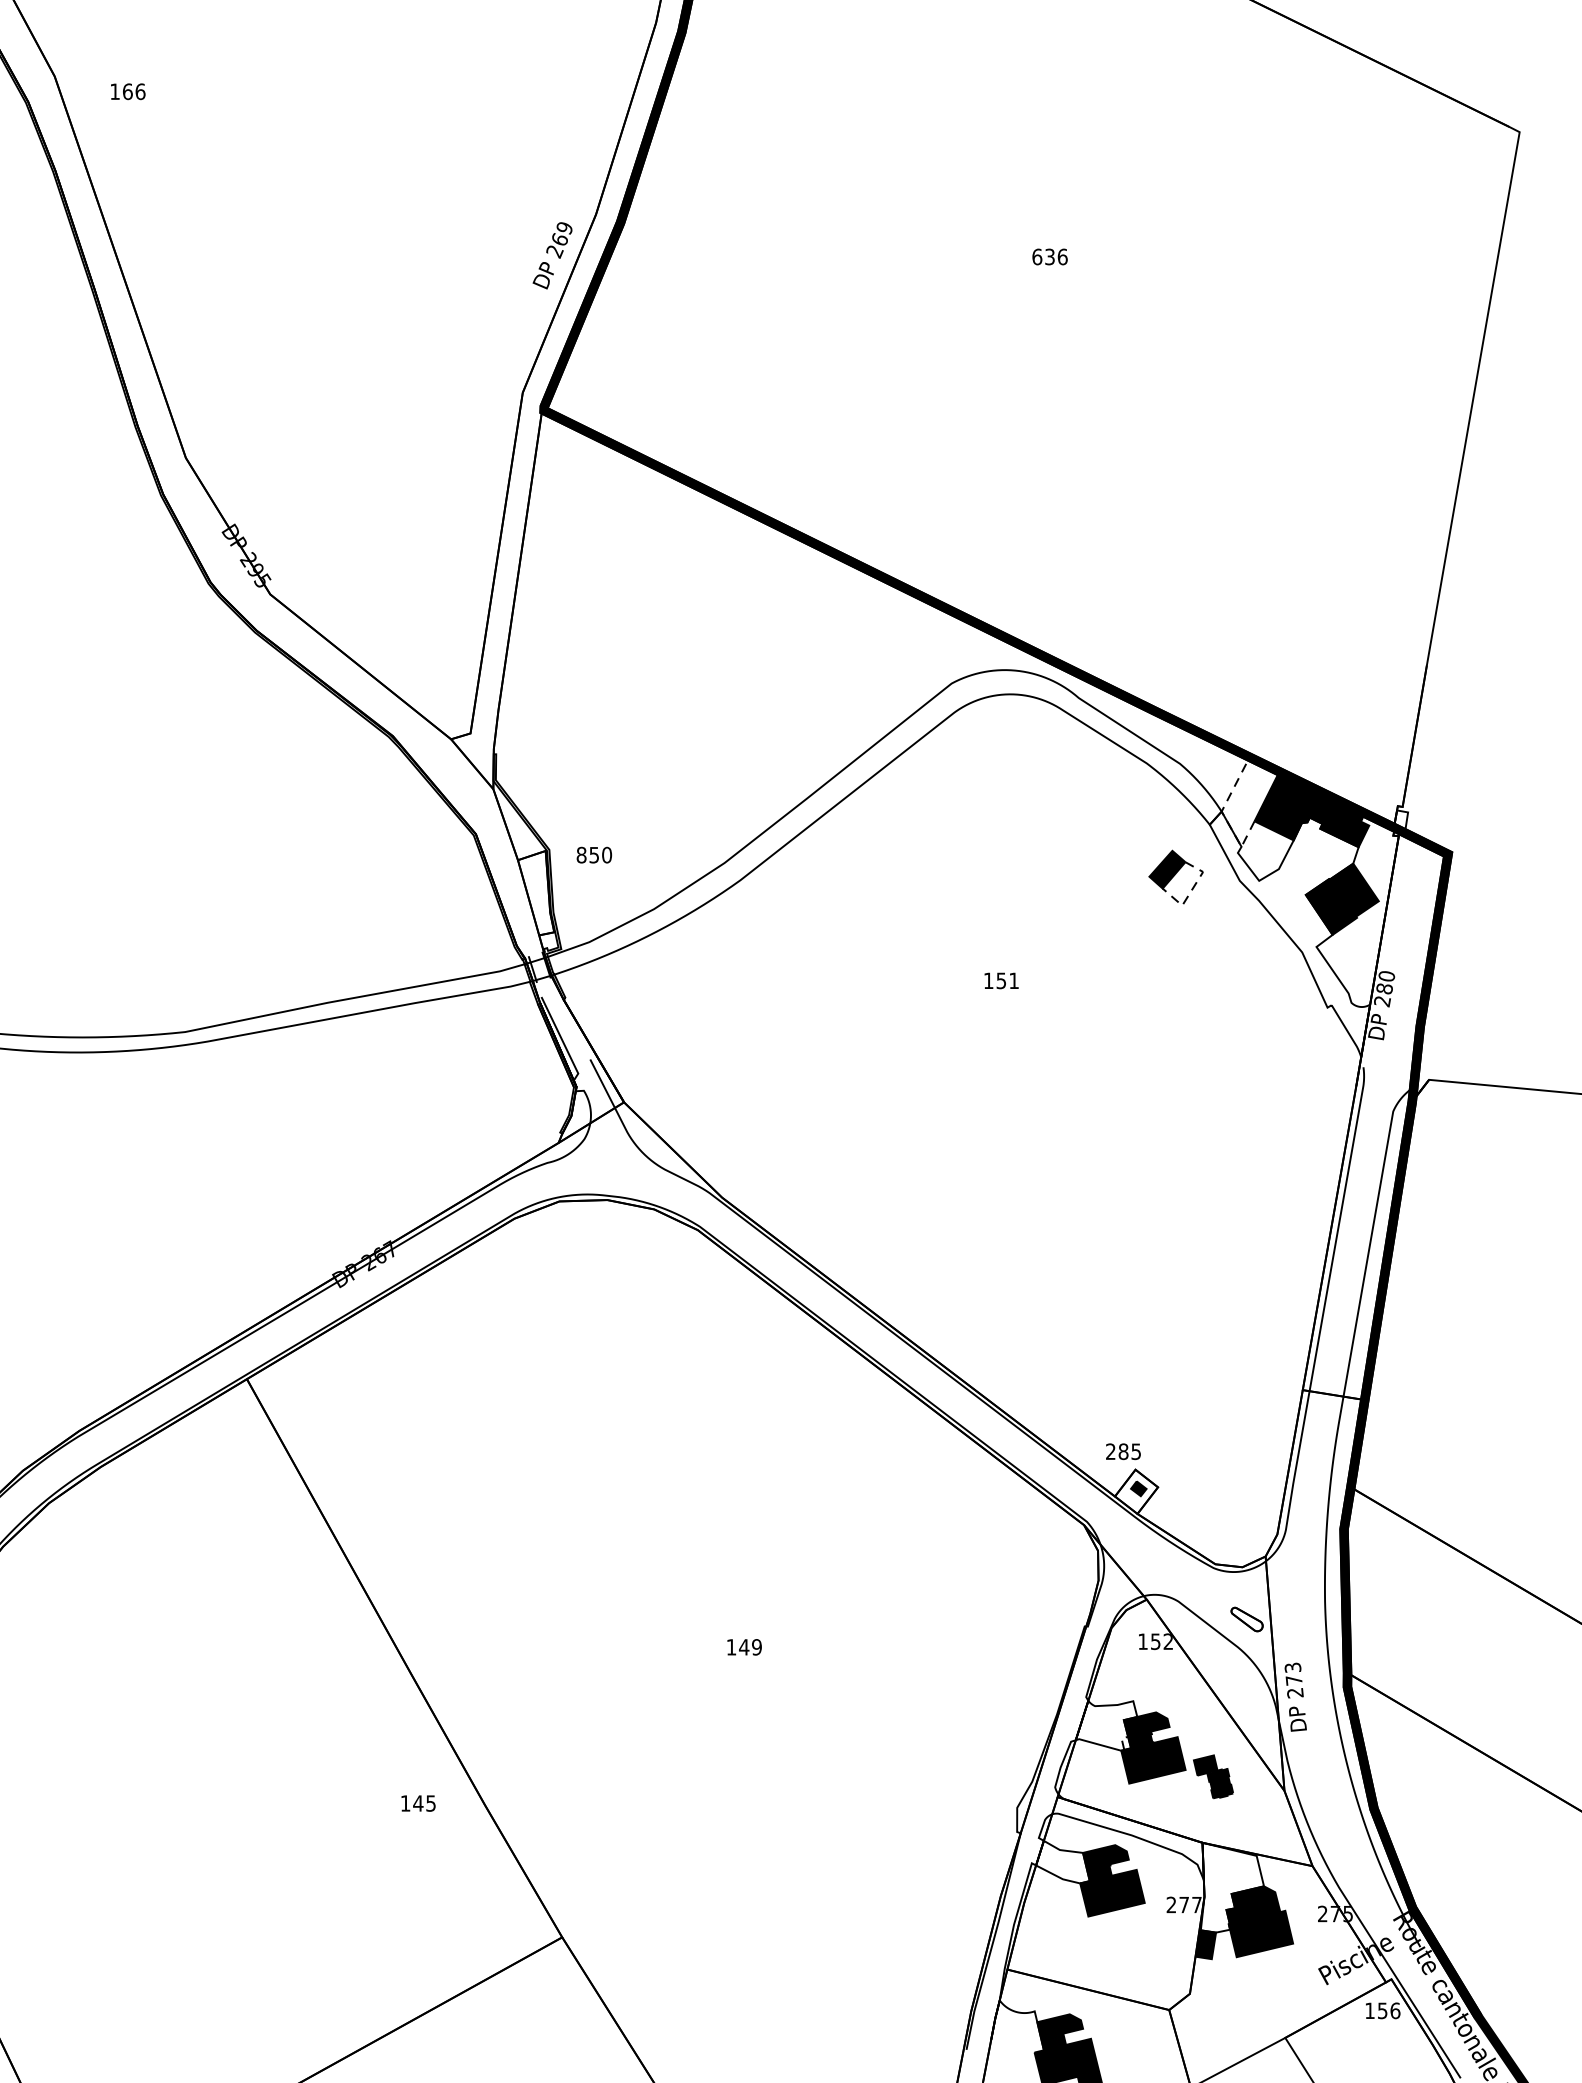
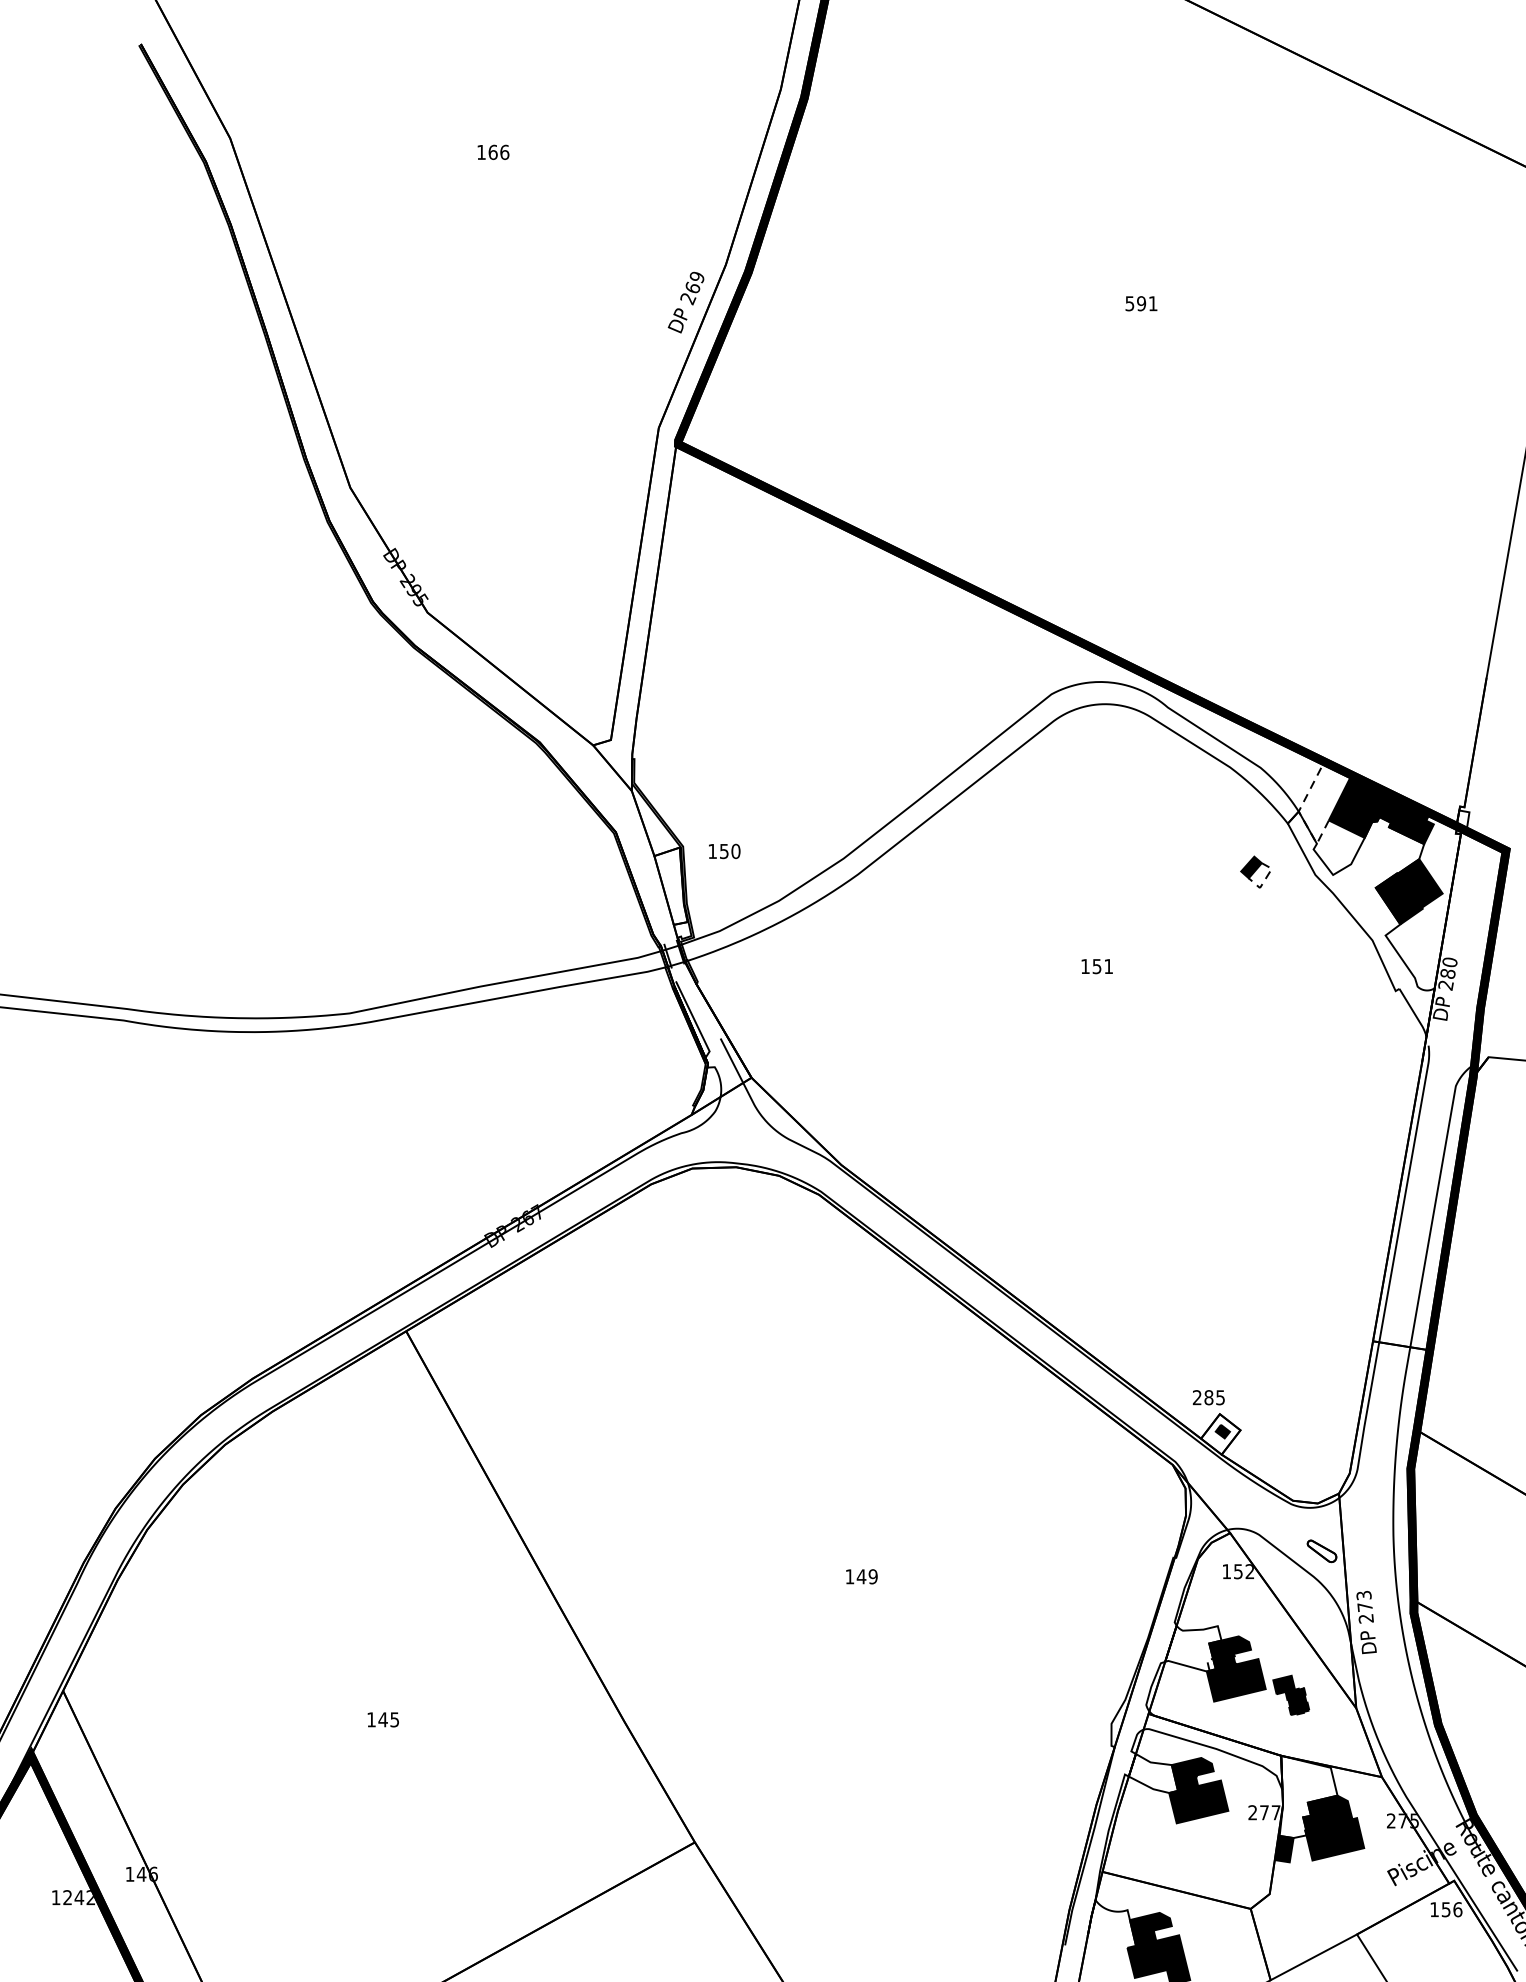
text: (128, 90) -> (493, 151), moved
text: (1049, 256) -> (1141, 303), 636 -> 591
text: (581, 855) -> (712, 851), 850 -> 150
part: (1174, 877) -> (1255, 871), size x0.62
text: (417, 1803) -> (382, 1719), moved

